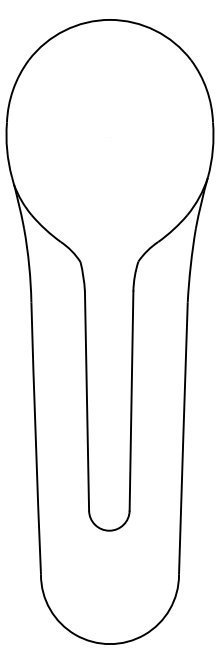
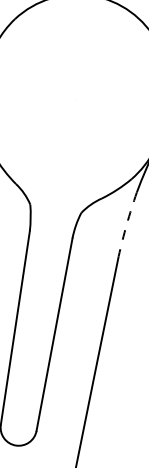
arc: (190, 265) -> (126, 224), solid -> dashed

